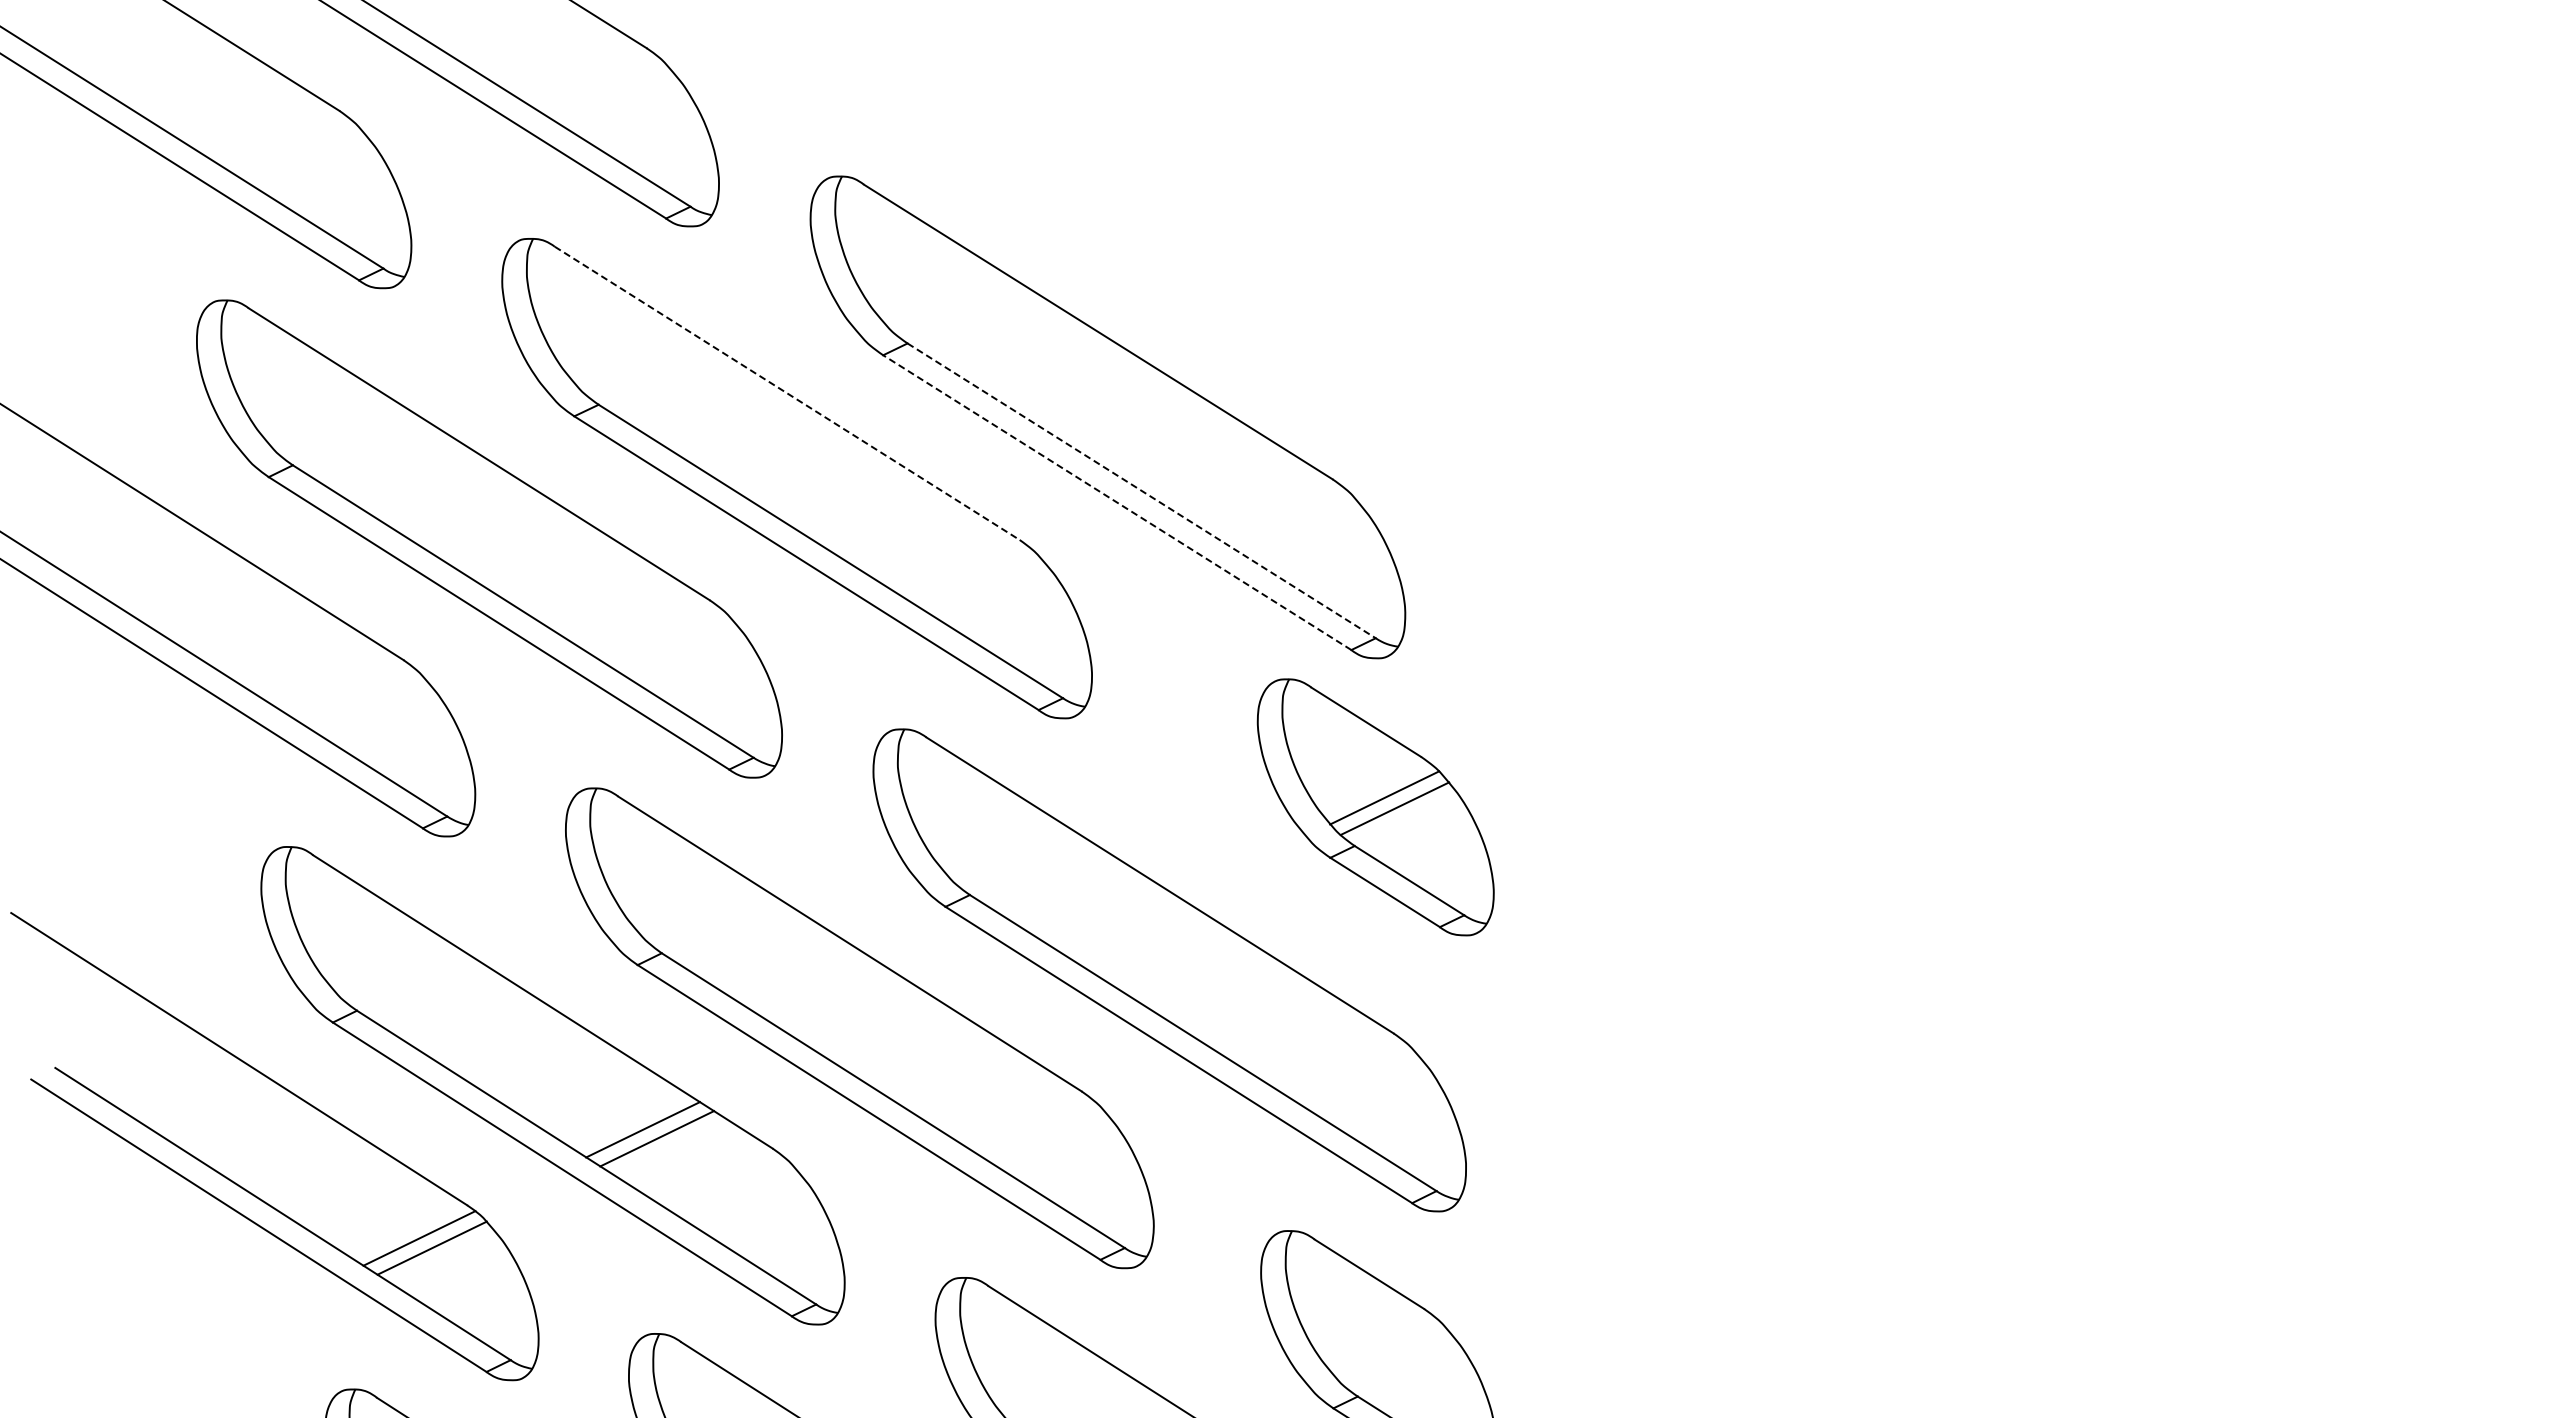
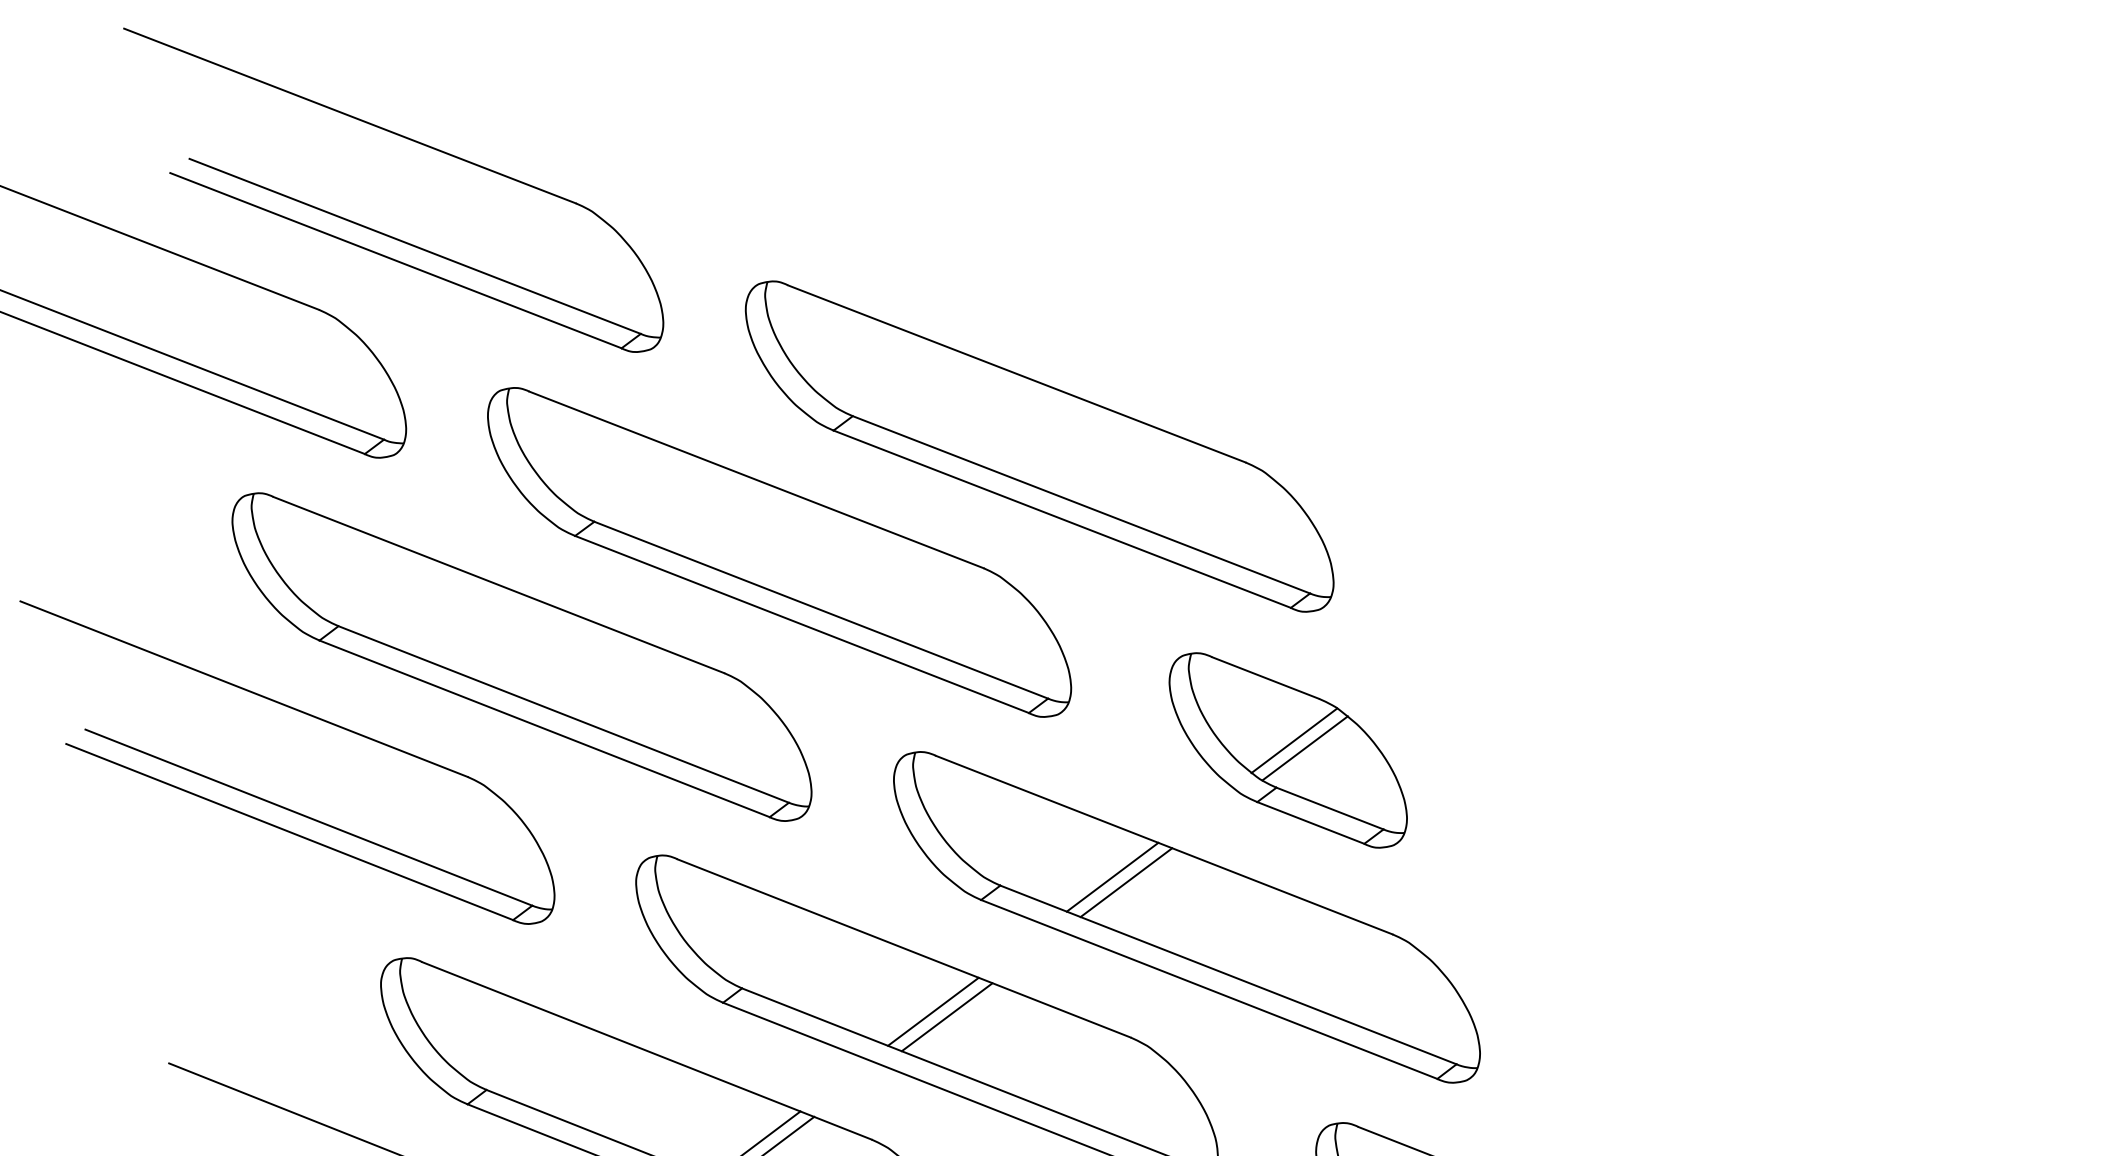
line: (787, 393) -> (756, 480), dashed -> solid
line: (1141, 490) -> (1081, 504), dashed -> solid
line: (1117, 502) -> (1062, 519), dashed -> solid
part: (1375, 807) -> (1288, 750), moved
line: (1095, 909) -> (1112, 876), added
line: (1110, 918) -> (1126, 882), added
line: (868, 1020) -> (933, 1011), added
line: (882, 1029) -> (947, 1017), added

